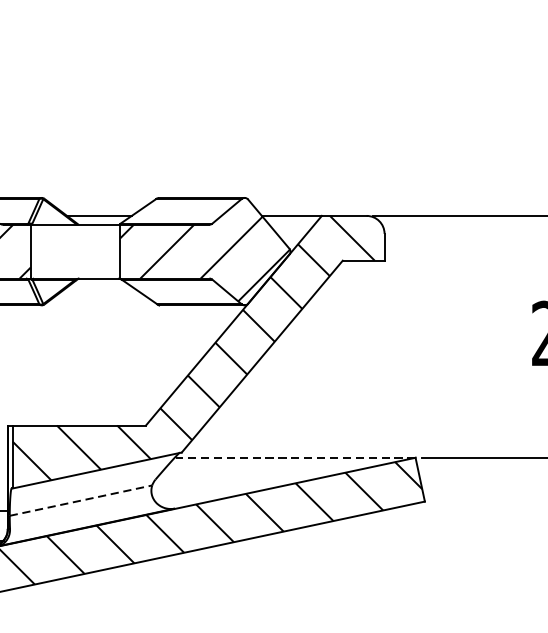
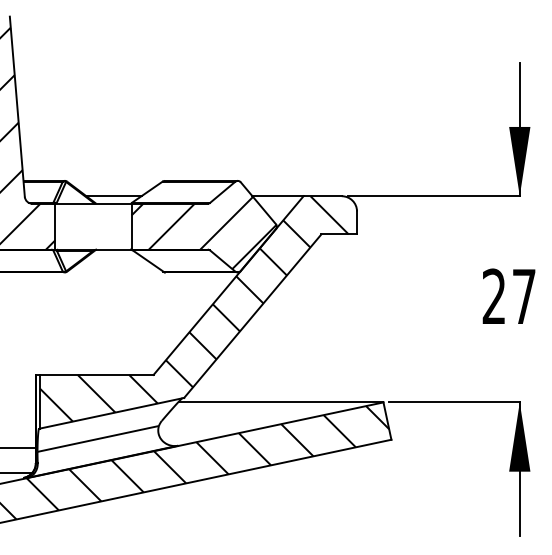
line: (294, 457) -> (280, 402), dashed -> solid
line: (81, 500) -> (98, 438), dashed -> solid

